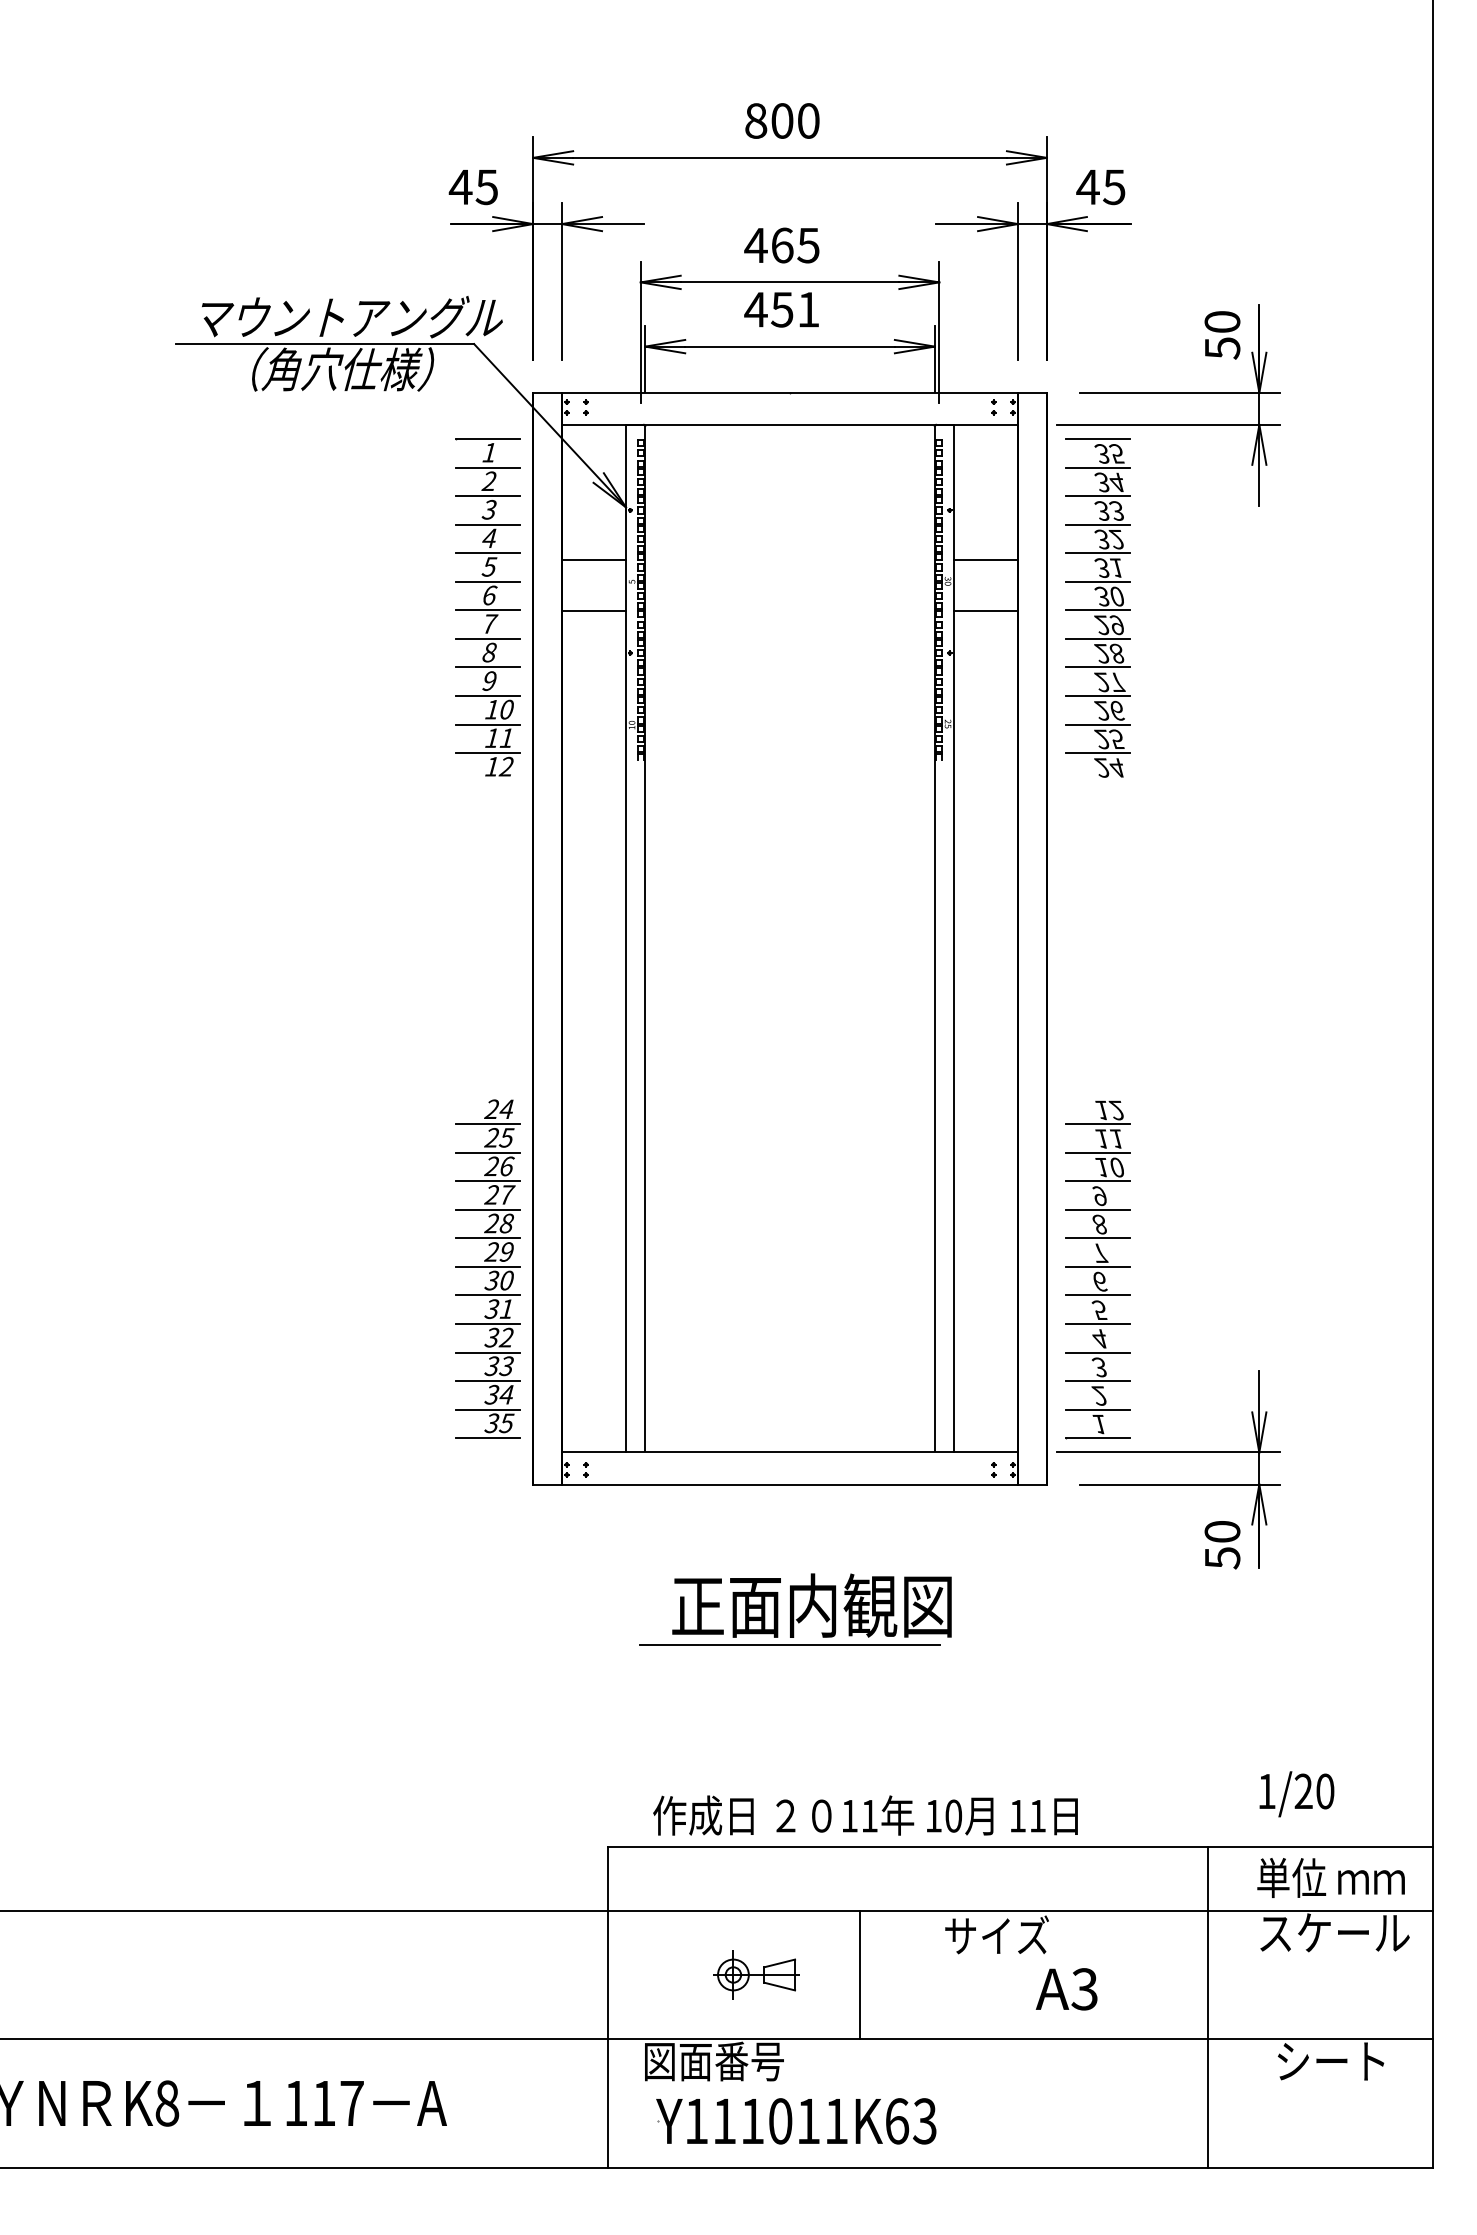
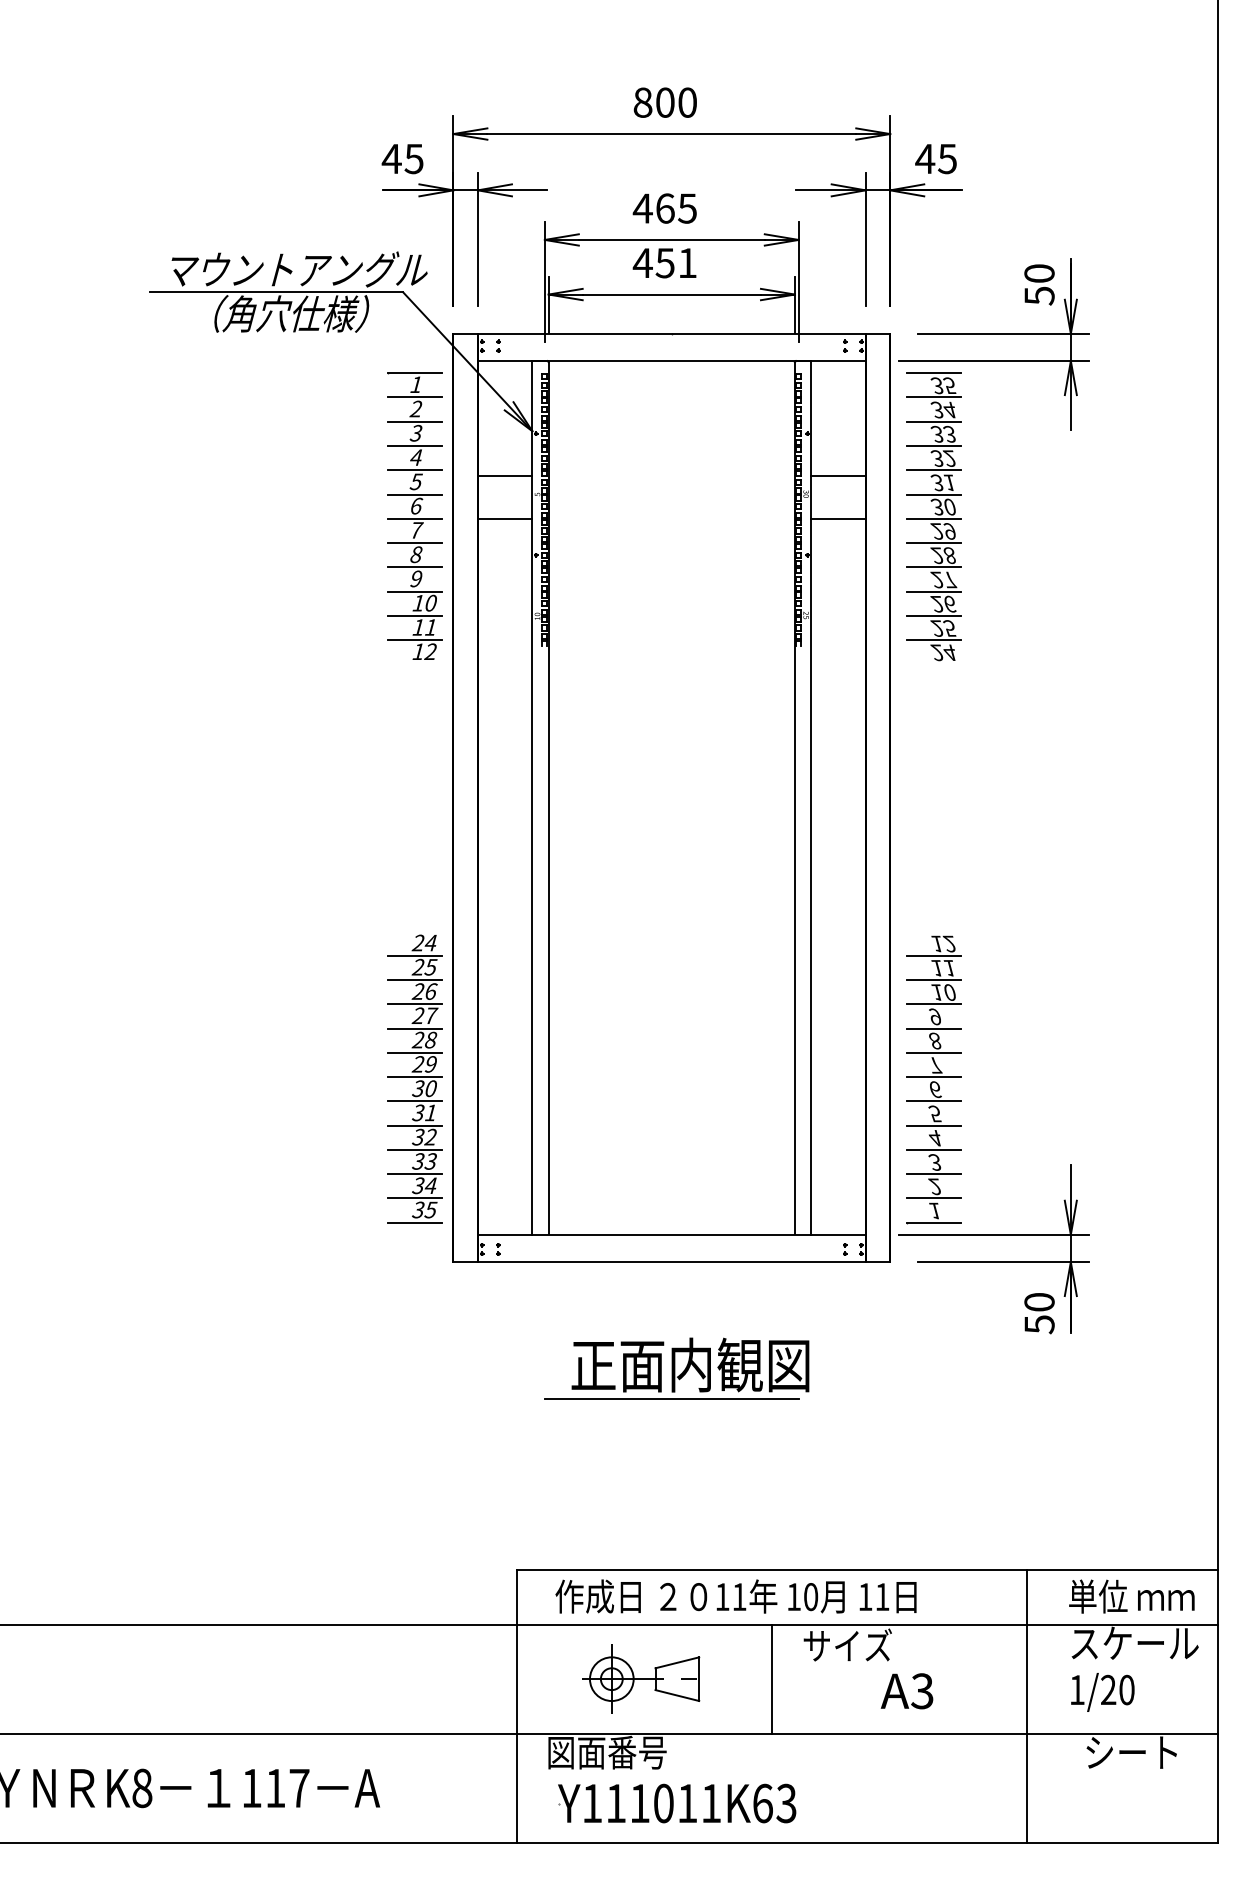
text: (1296, 1794) -> (1102, 1692), moved
text: (864, 1815) -> (735, 1596), moved
part: (754, 1974) -> (641, 1678), size x1.67
line: (860, 1974) -> (772, 1678), moved

